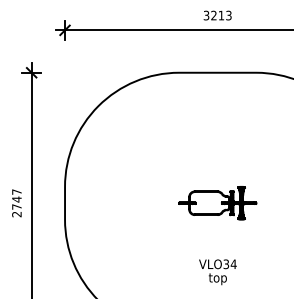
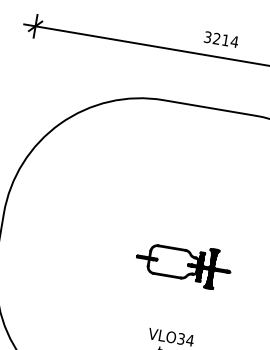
text: (228, 15) -> (234, 41), 3213 -> 3214

